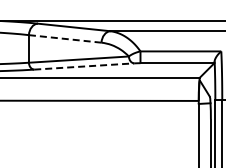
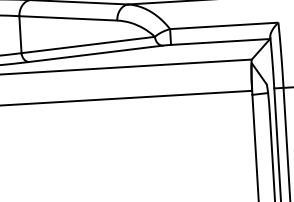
line: (65, 38) -> (68, 17), dashed -> solid
line: (84, 66) -> (96, 53), dashed -> solid

